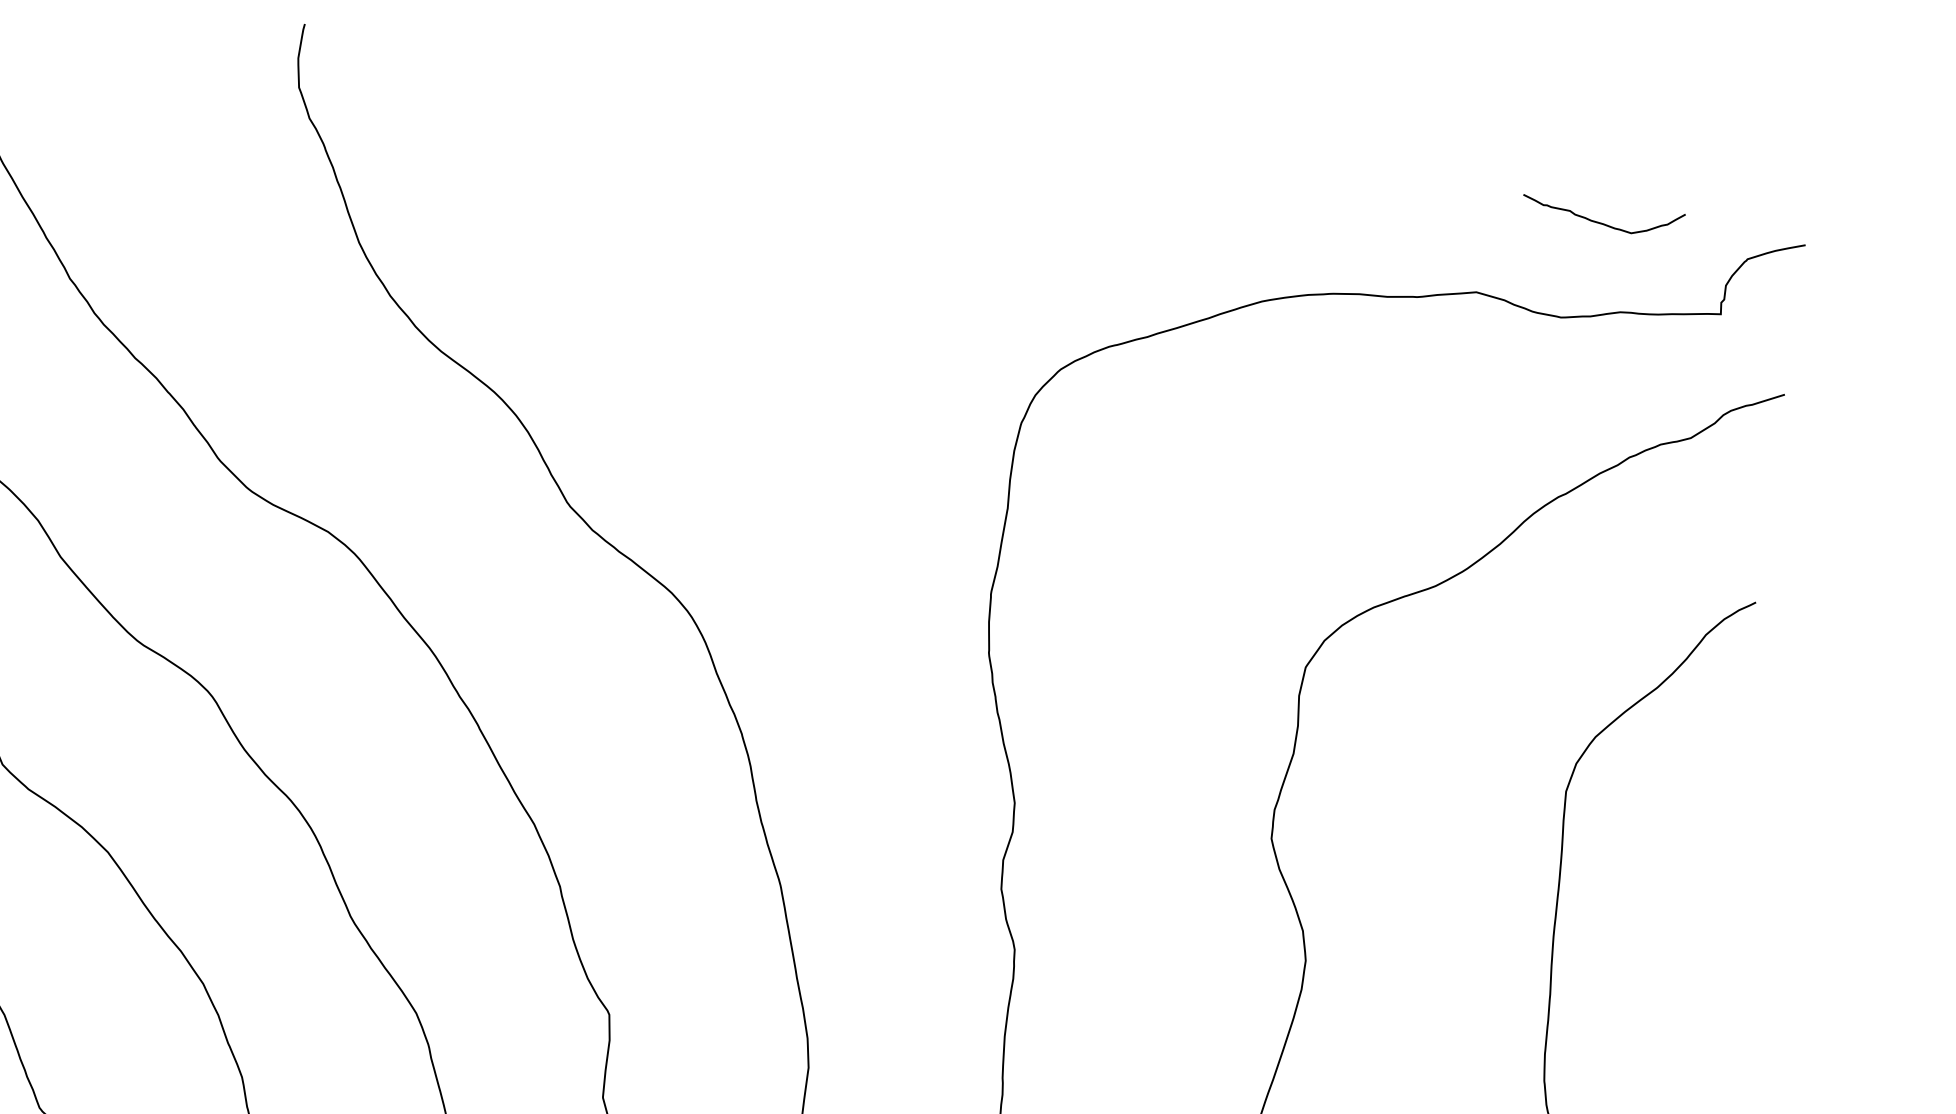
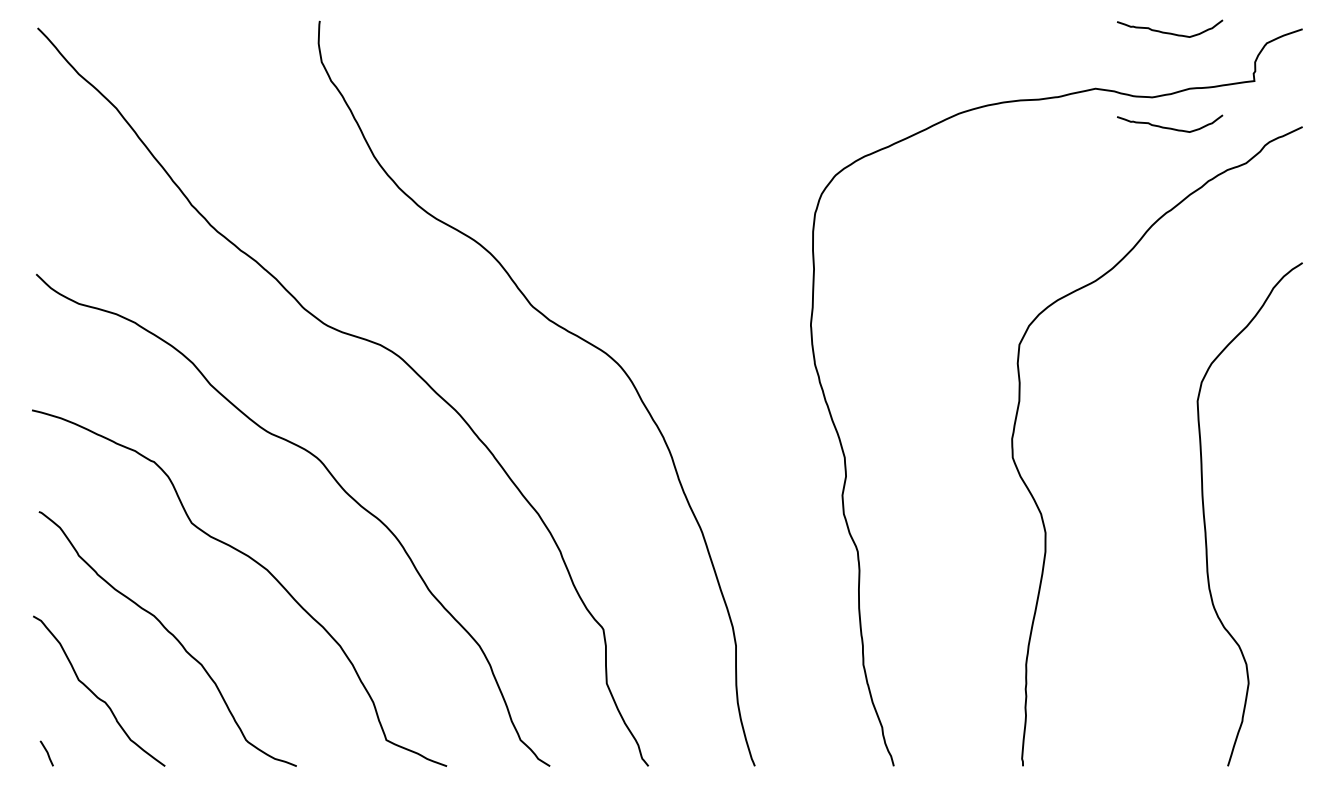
curve: (1582, 367) -> (1170, 127), added

